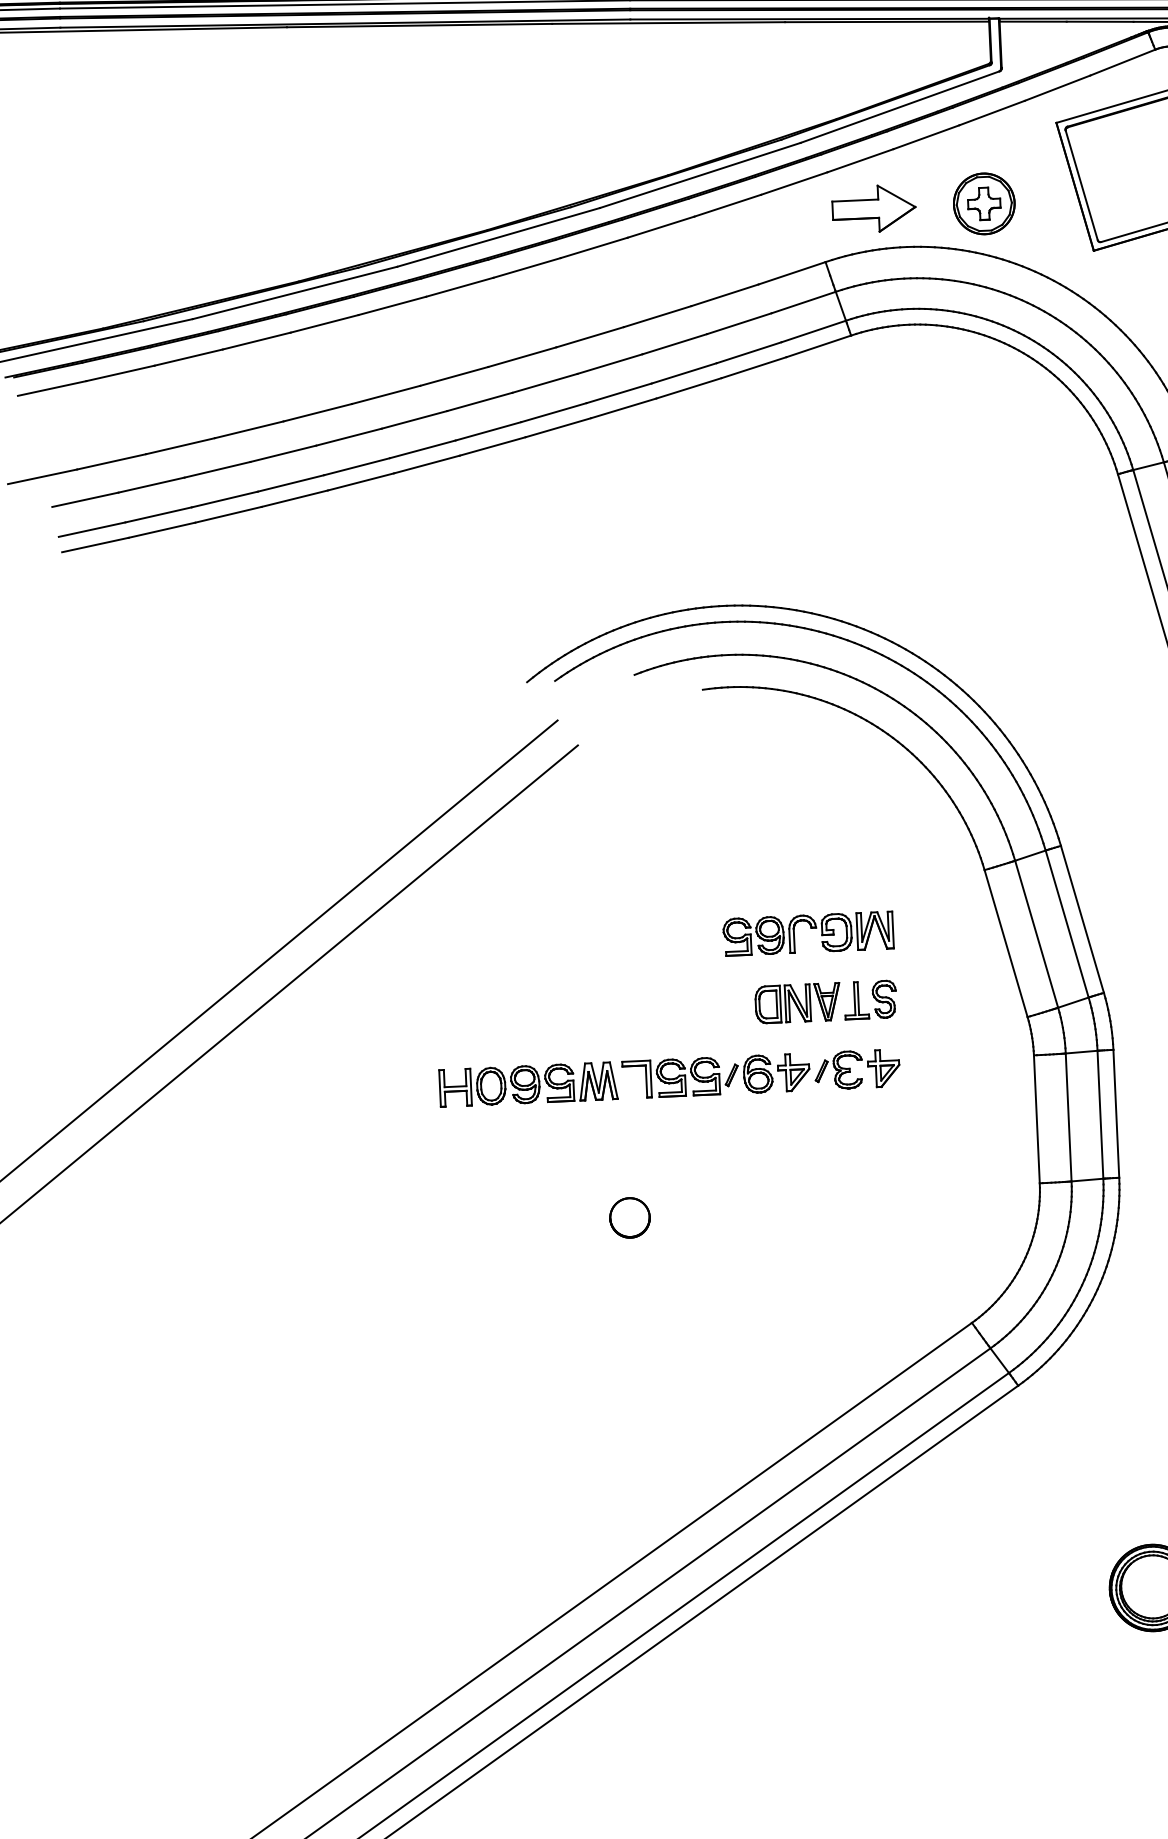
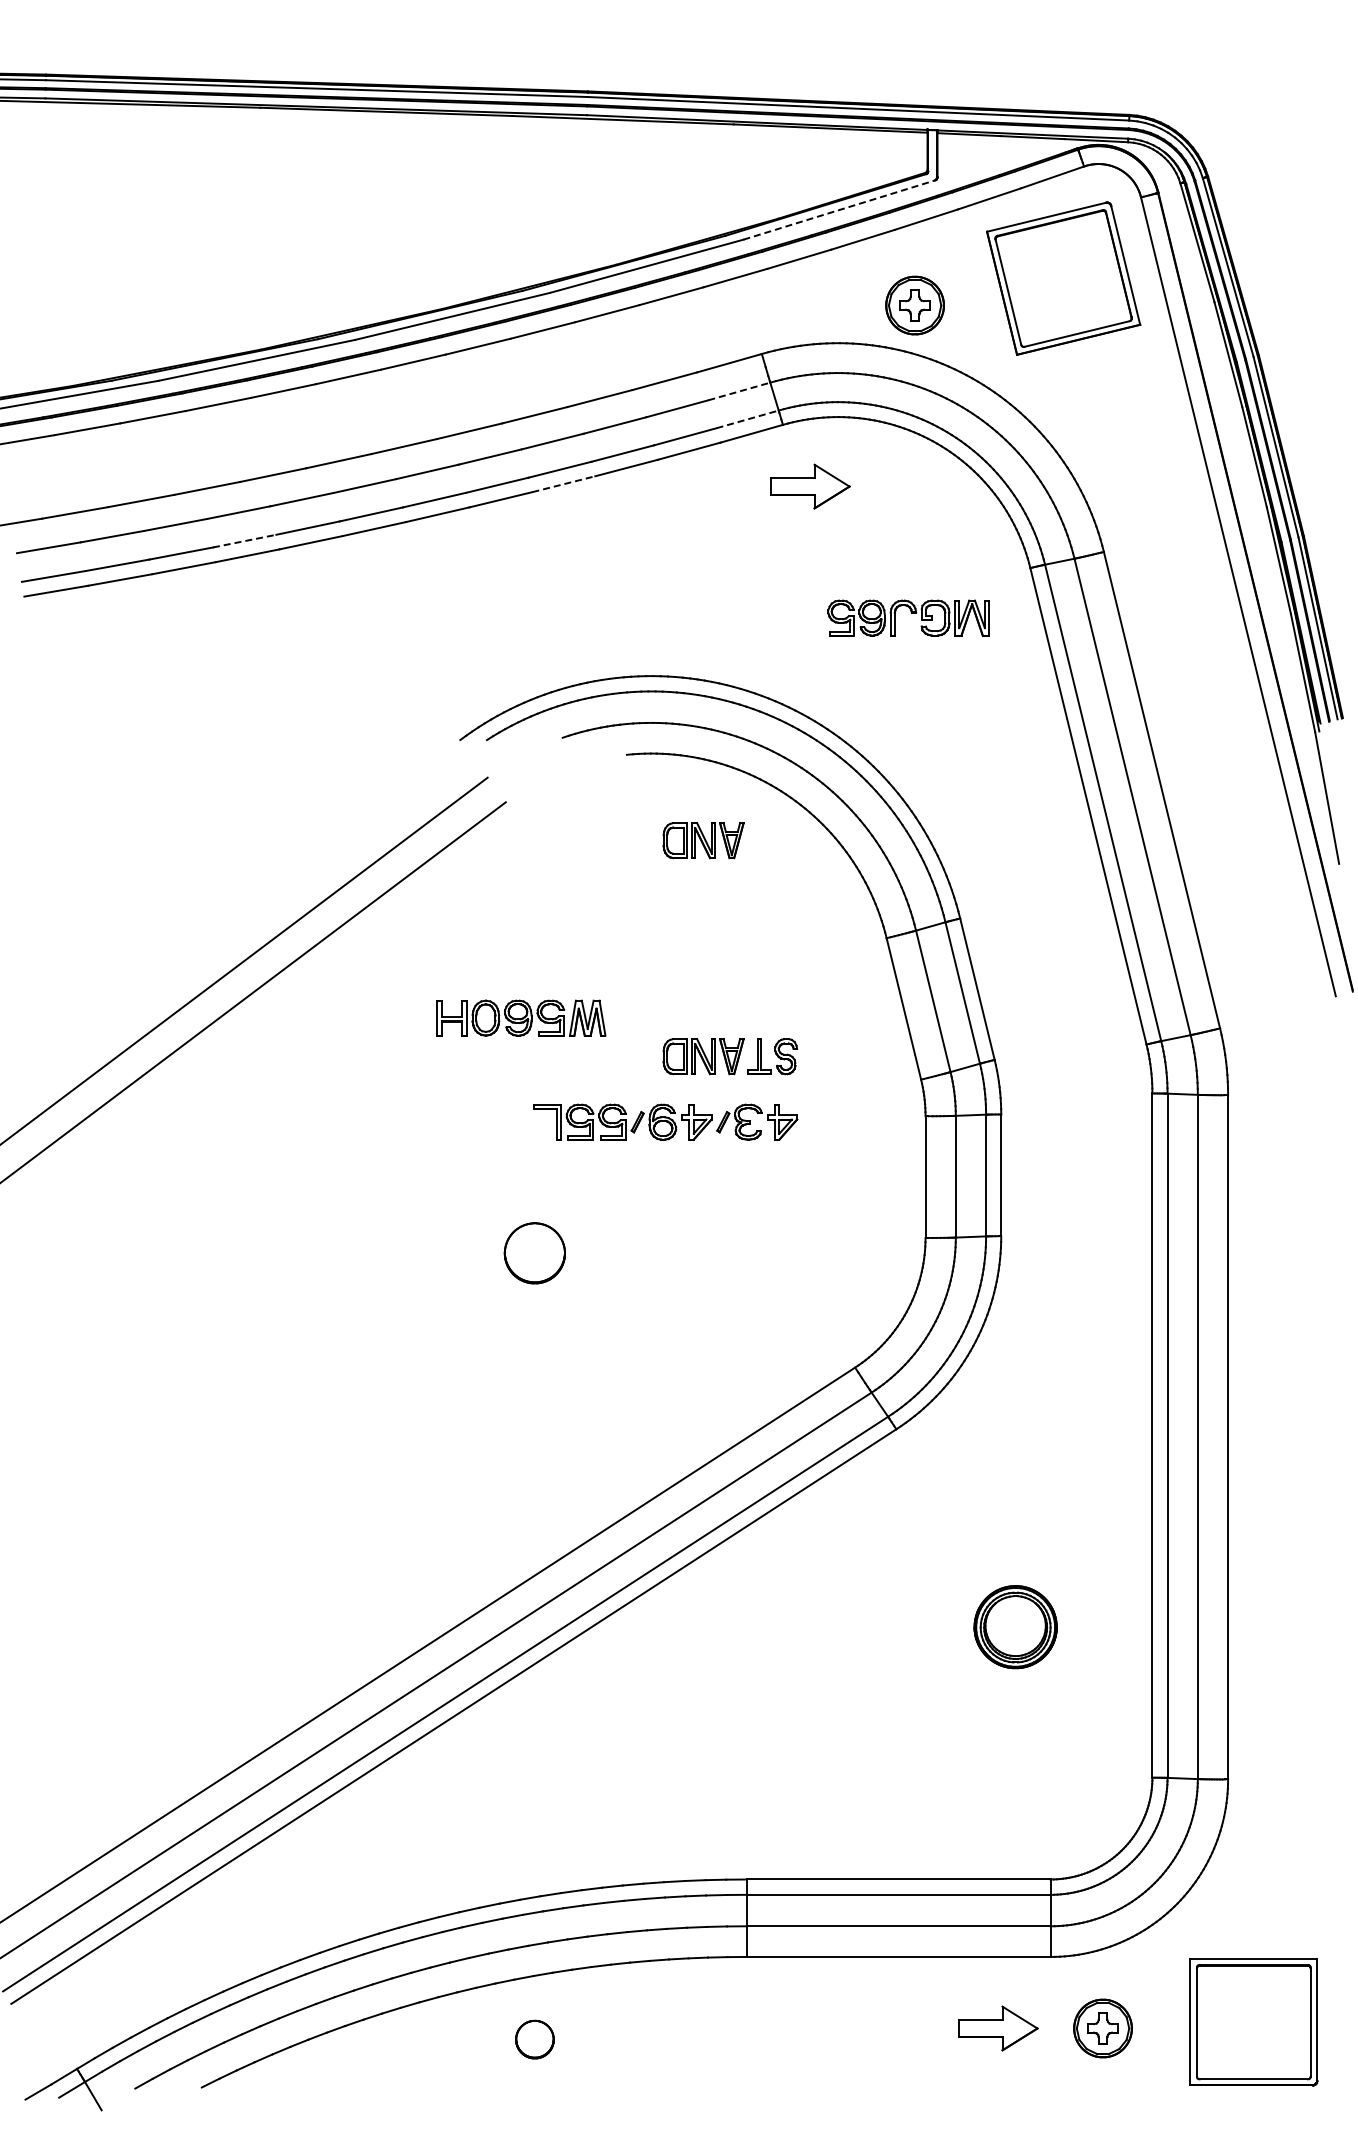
line: (900, 106) -> (839, 209), solid -> dashed
part: (874, 208) -> (810, 486), moved
line: (803, 302) -> (739, 391), solid -> dashed
line: (814, 331) -> (748, 419), solid -> dashed
line: (624, 408) -> (564, 484), solid -> dashed
line: (291, 483) -> (245, 541), solid -> dashed
part: (787, 776) -> (703, 840), added
part: (808, 933) -> (908, 617), moved
part: (528, 1083) -> (521, 1017), moved
part: (629, 1217) -> (534, 1252), size x1.6

